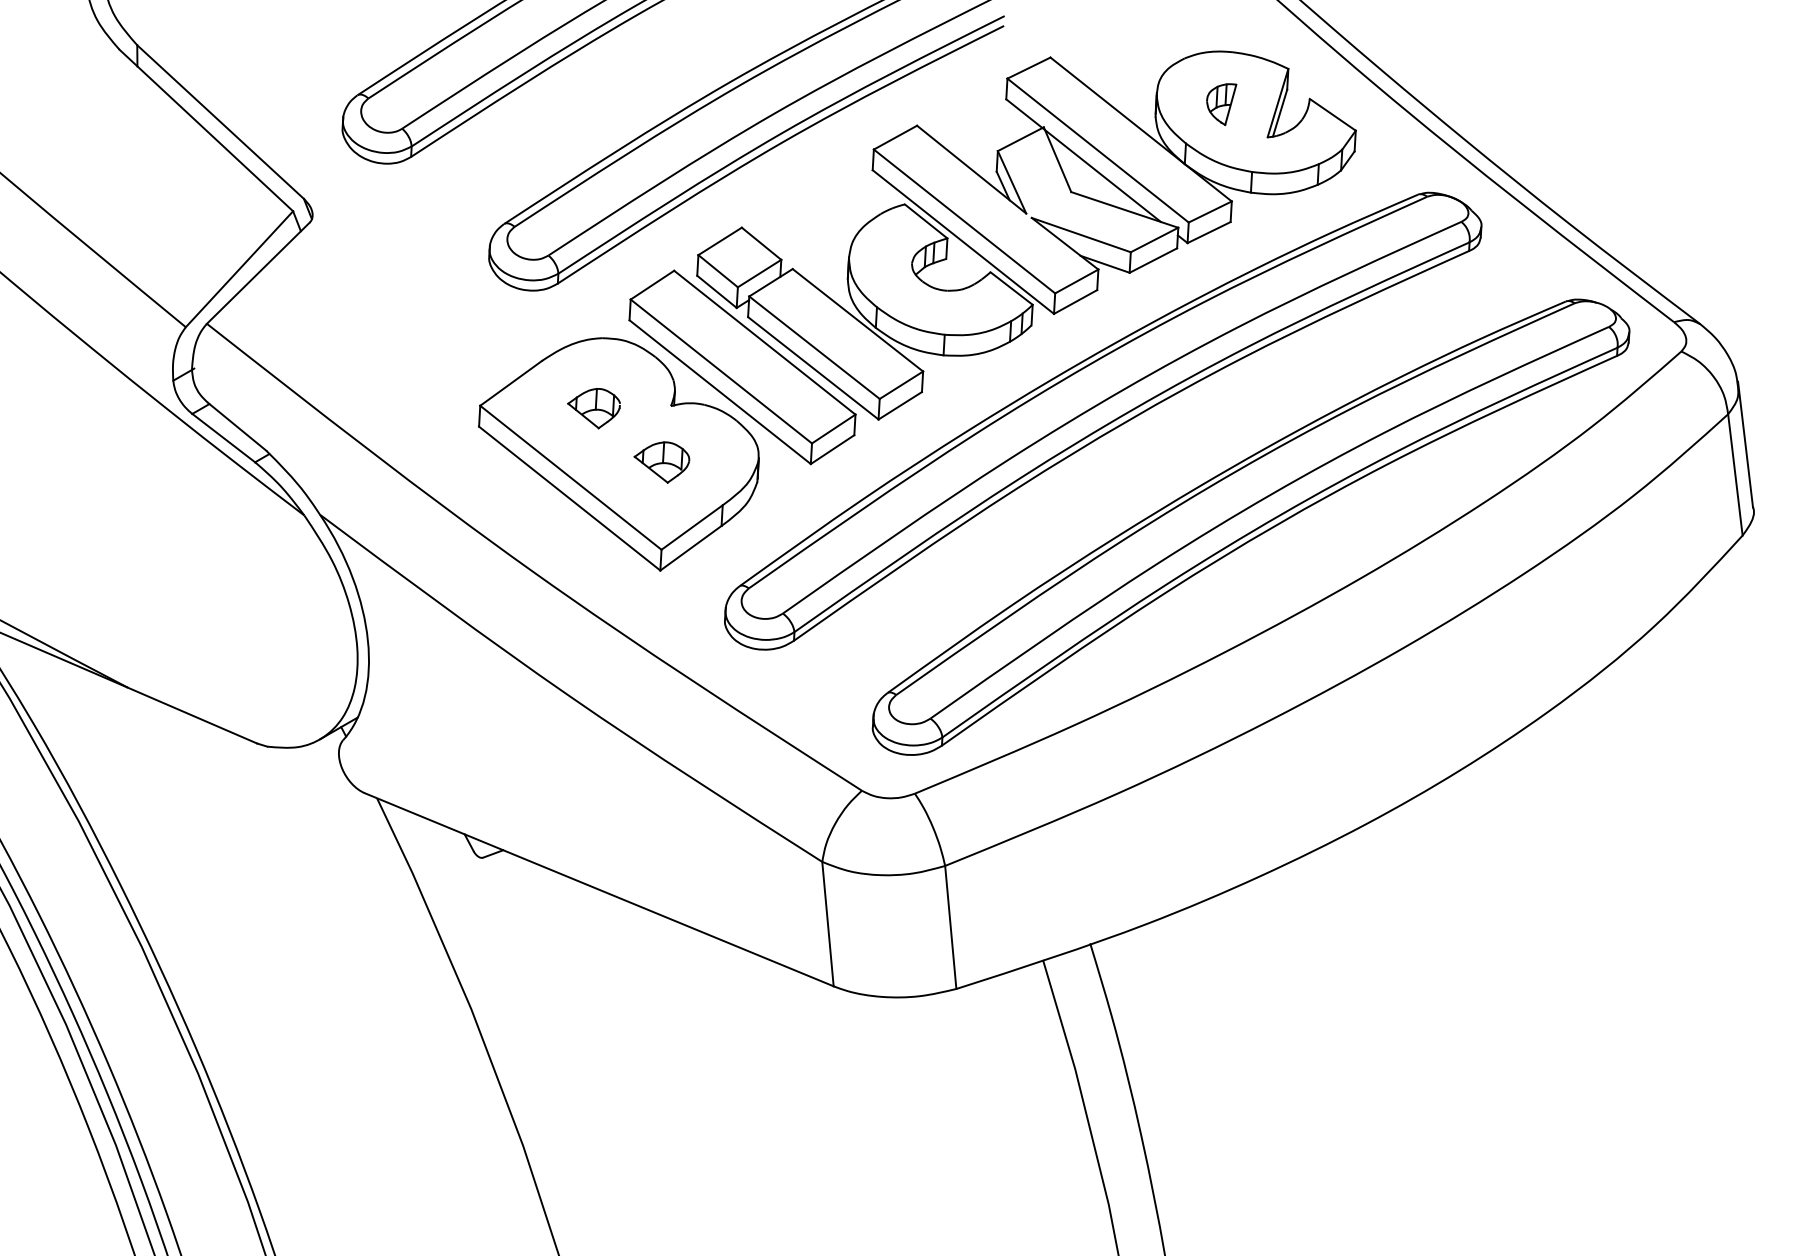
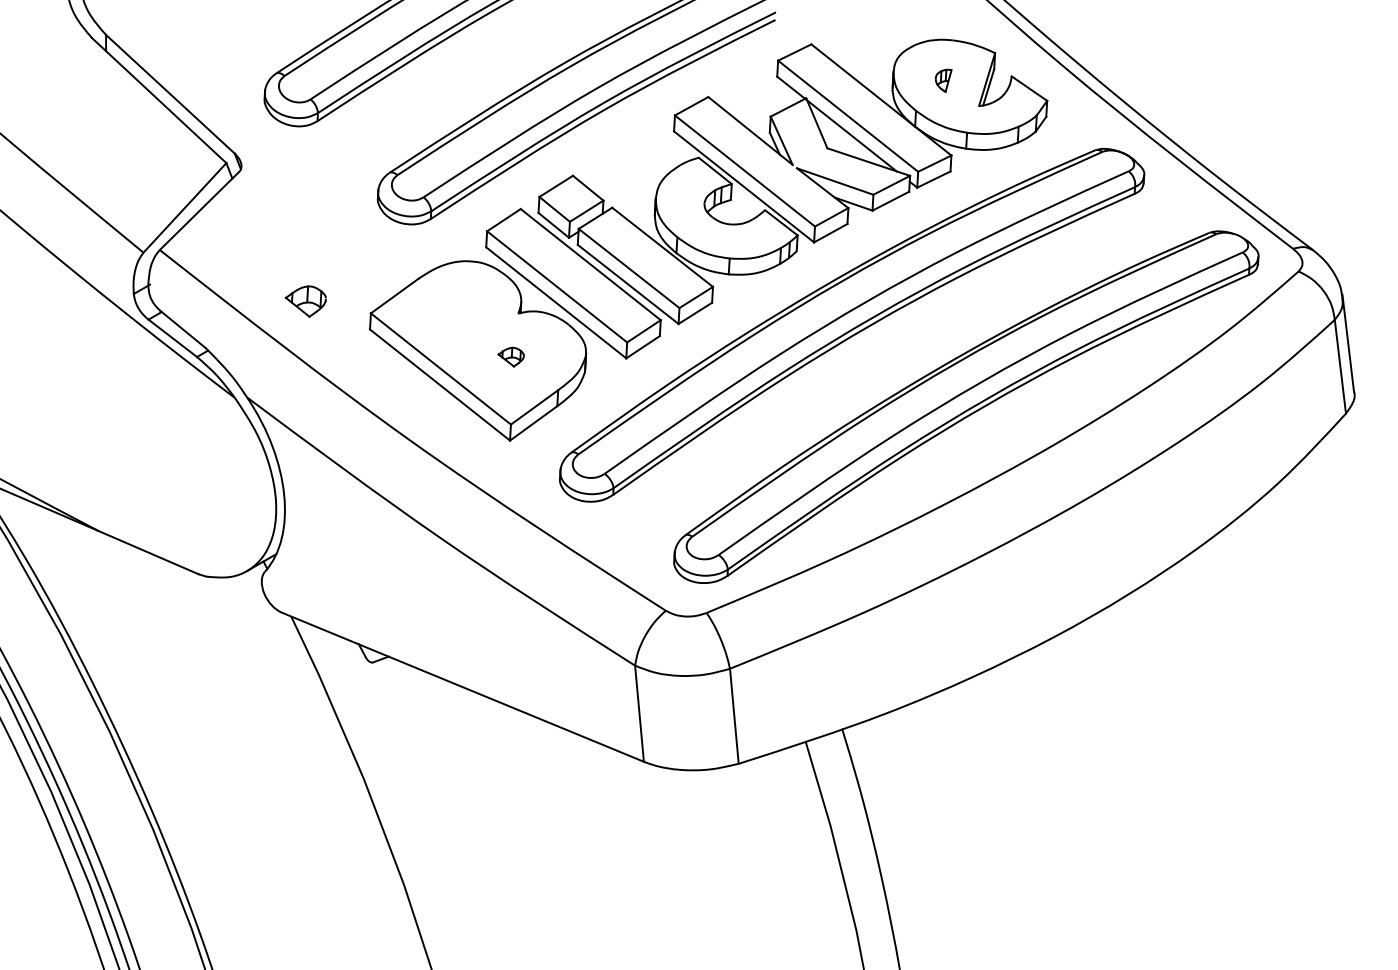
part: (1221, 104) -> (943, 80), size x0.7
part: (593, 408) -> (305, 301), moved
part: (661, 462) -> (510, 357), size x0.6

